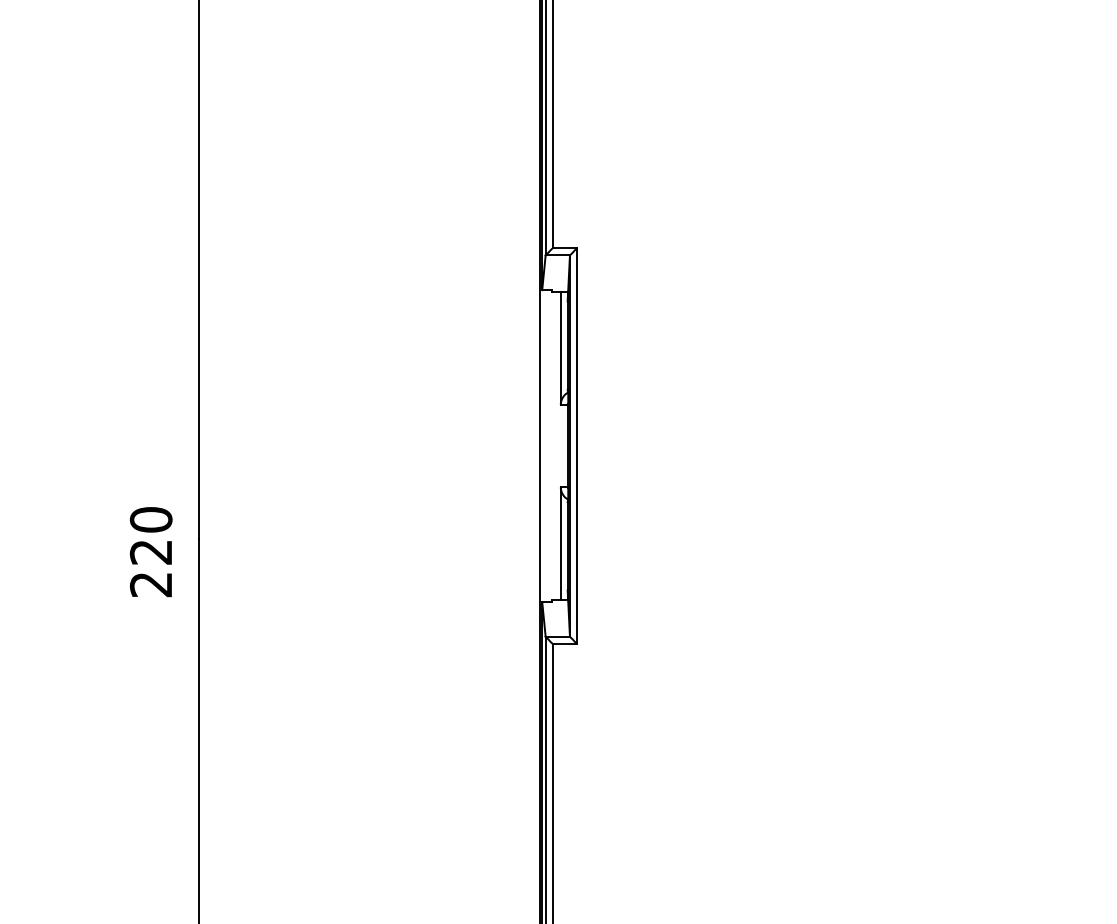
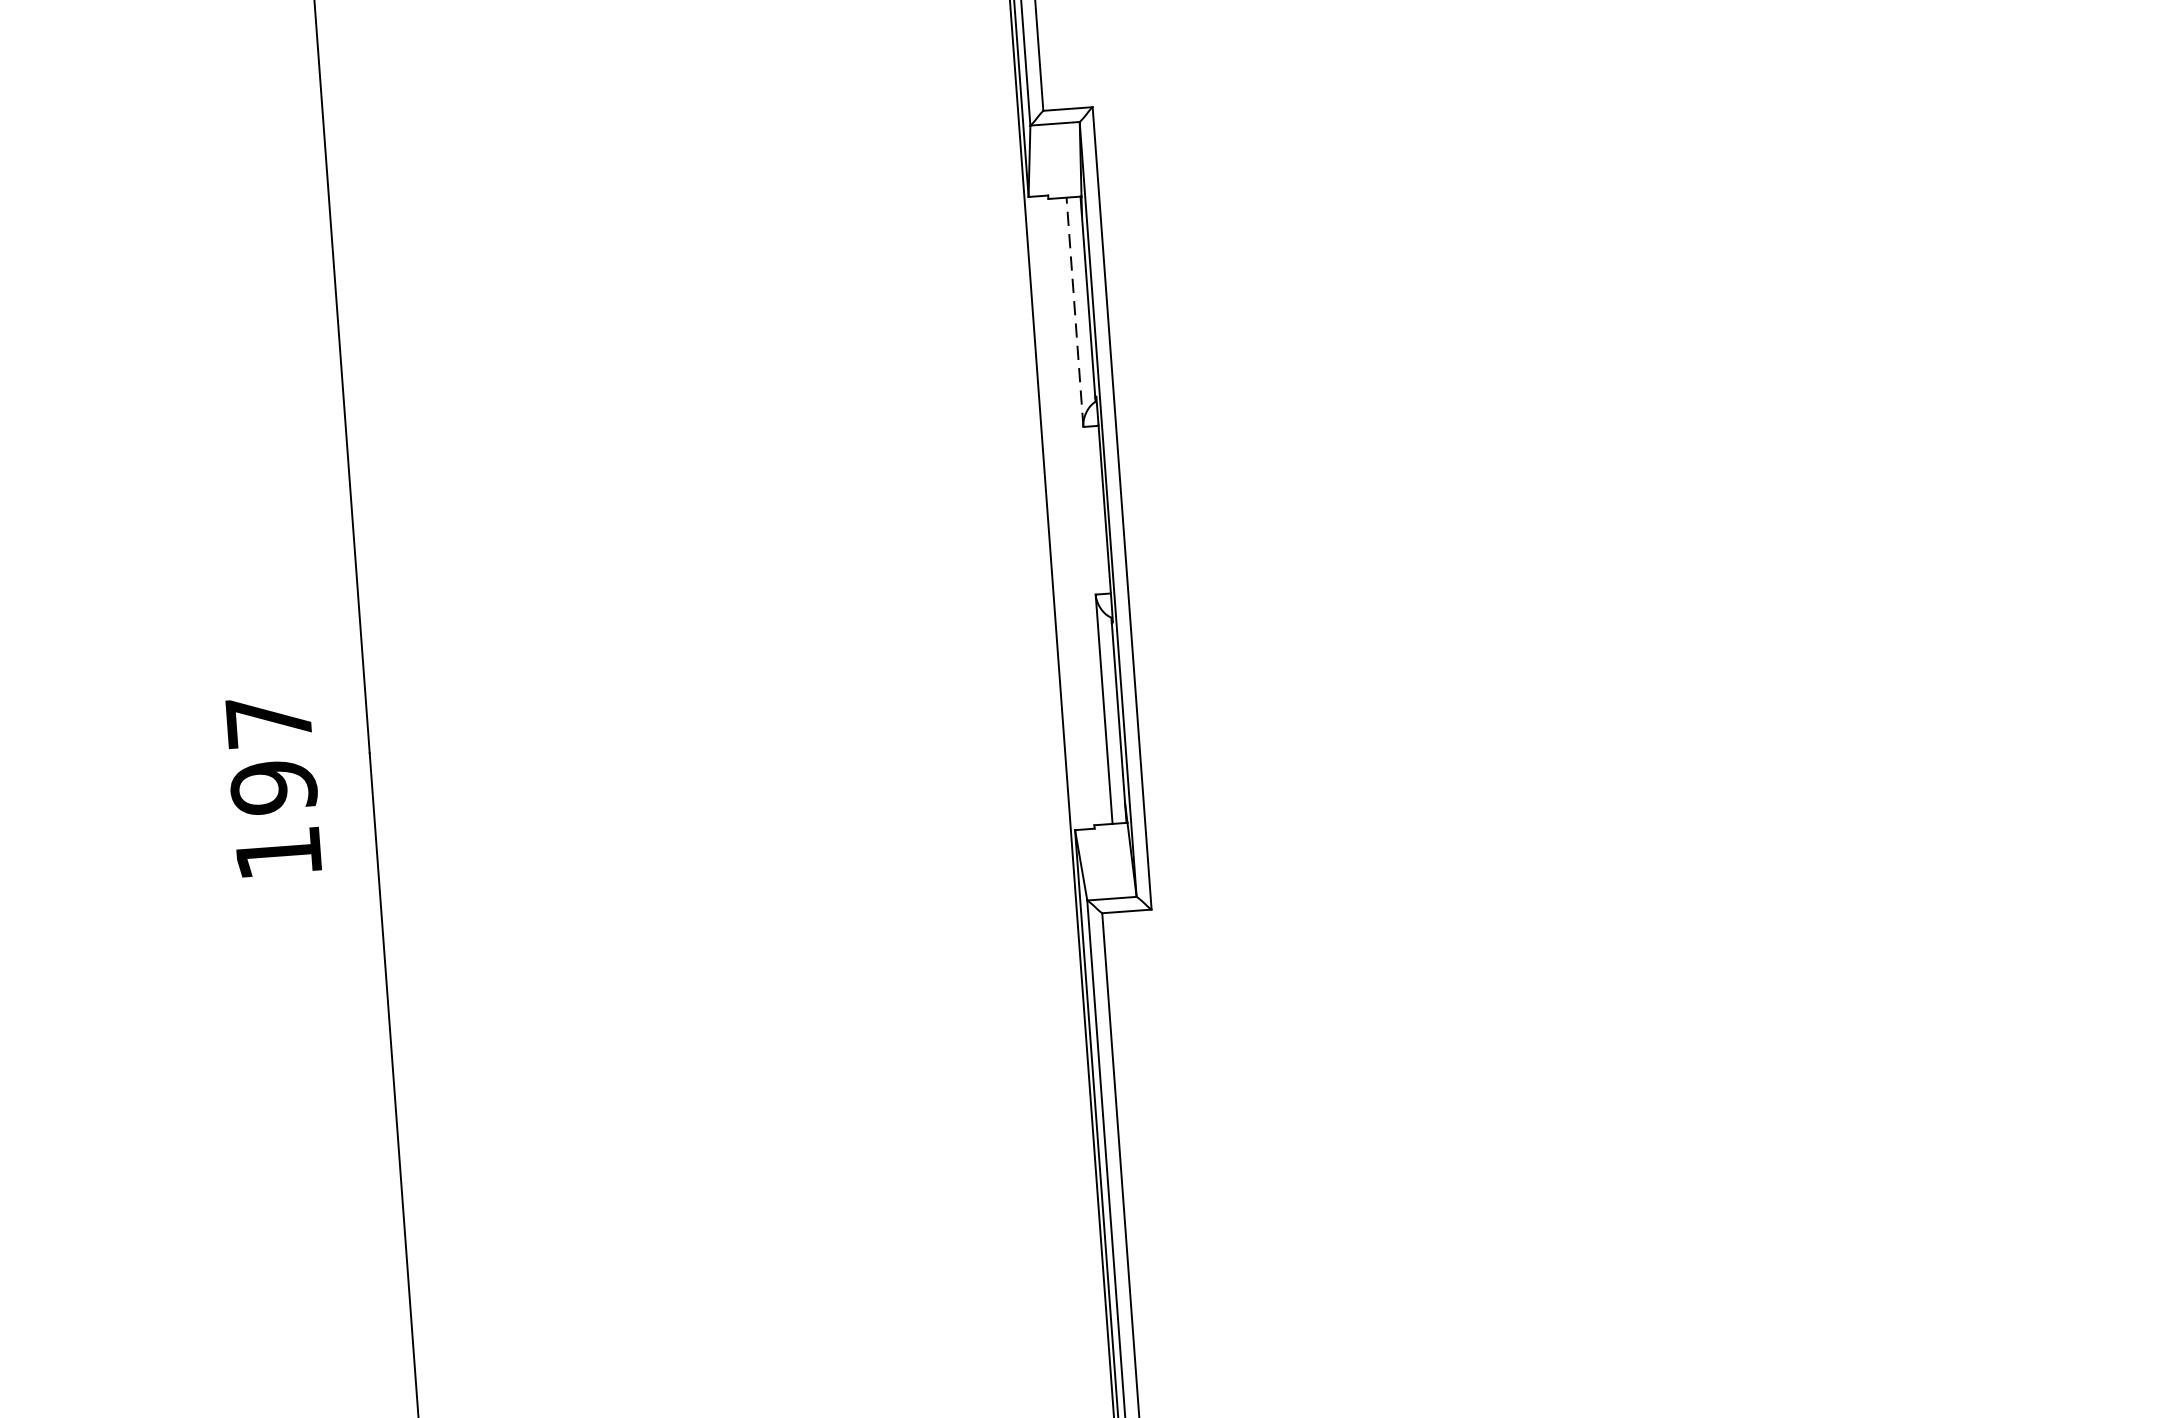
line: (560, 347) -> (1074, 310), solid -> dashed
text: (150, 552) -> (272, 788), 220 -> 197

